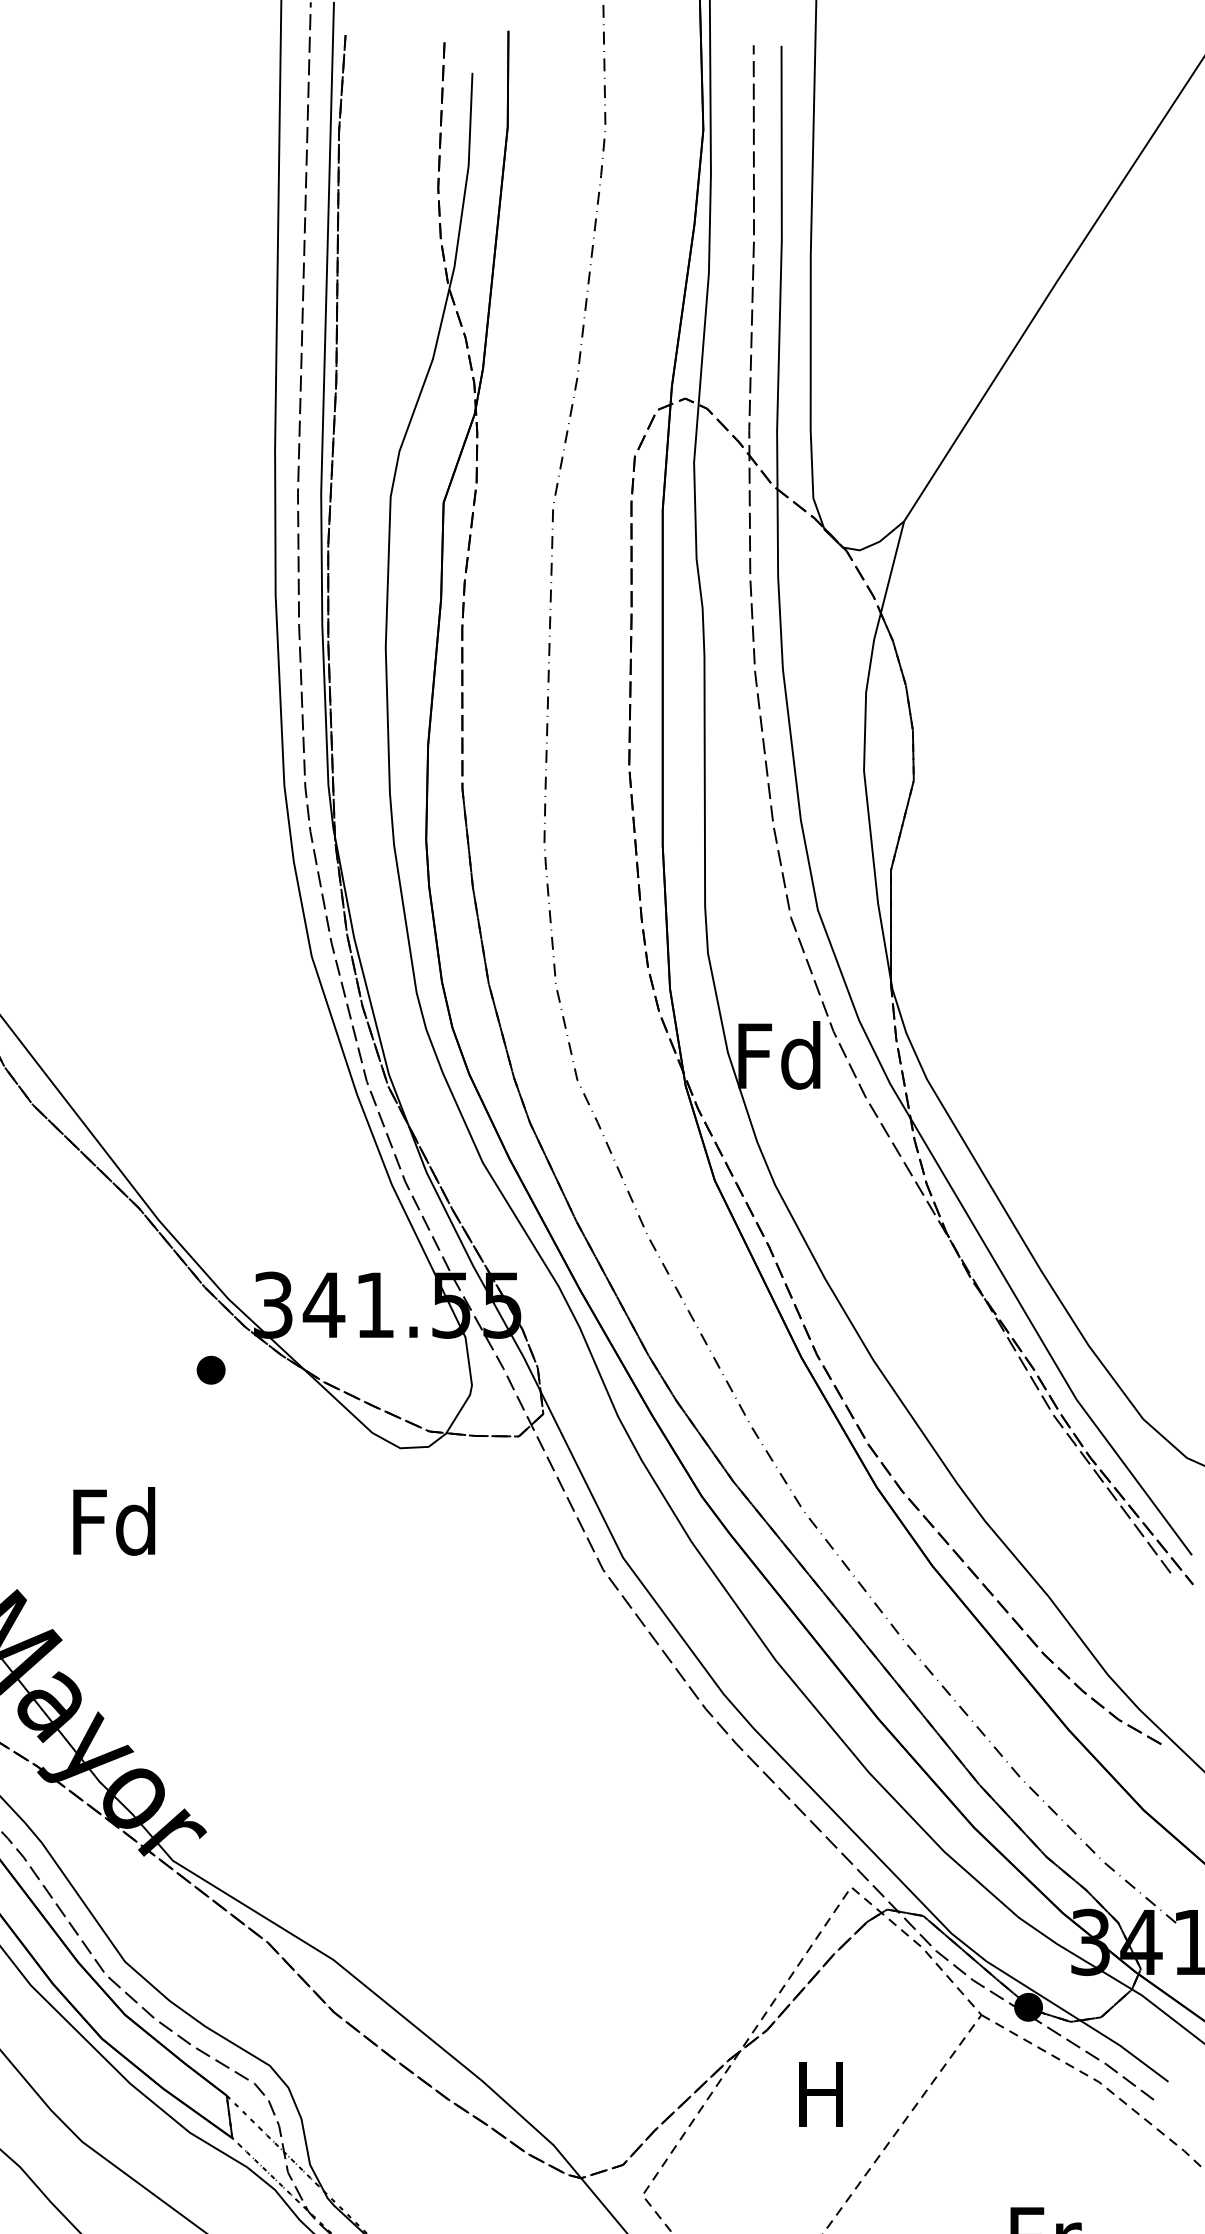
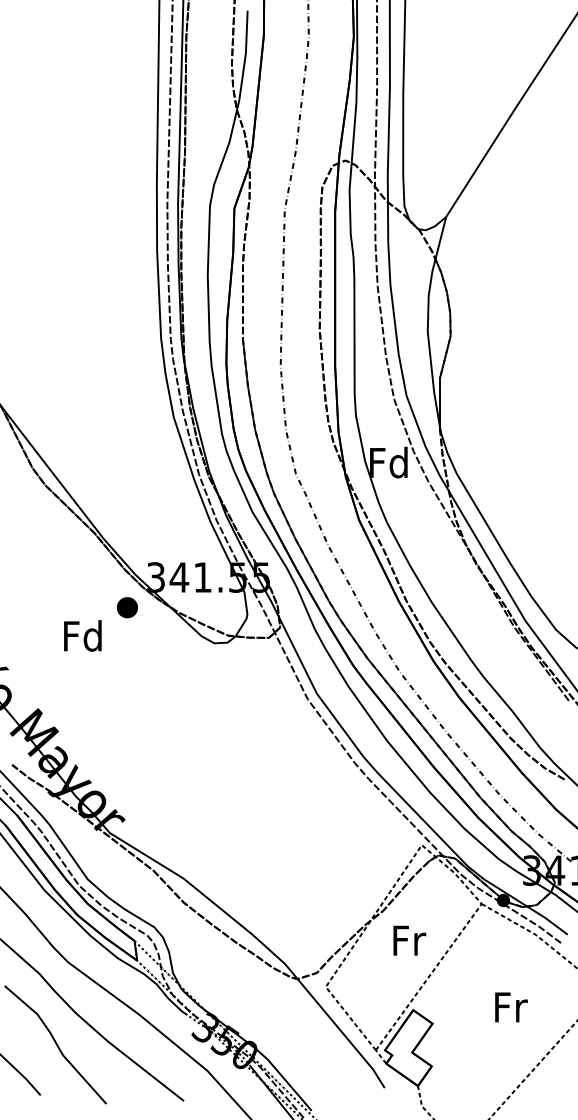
part: (211, 1368) -> (127, 606), size x1.6
text: (113, 1520) -> (82, 635), moved
text: (824, 2094) -> (409, 940), H -> Fr

